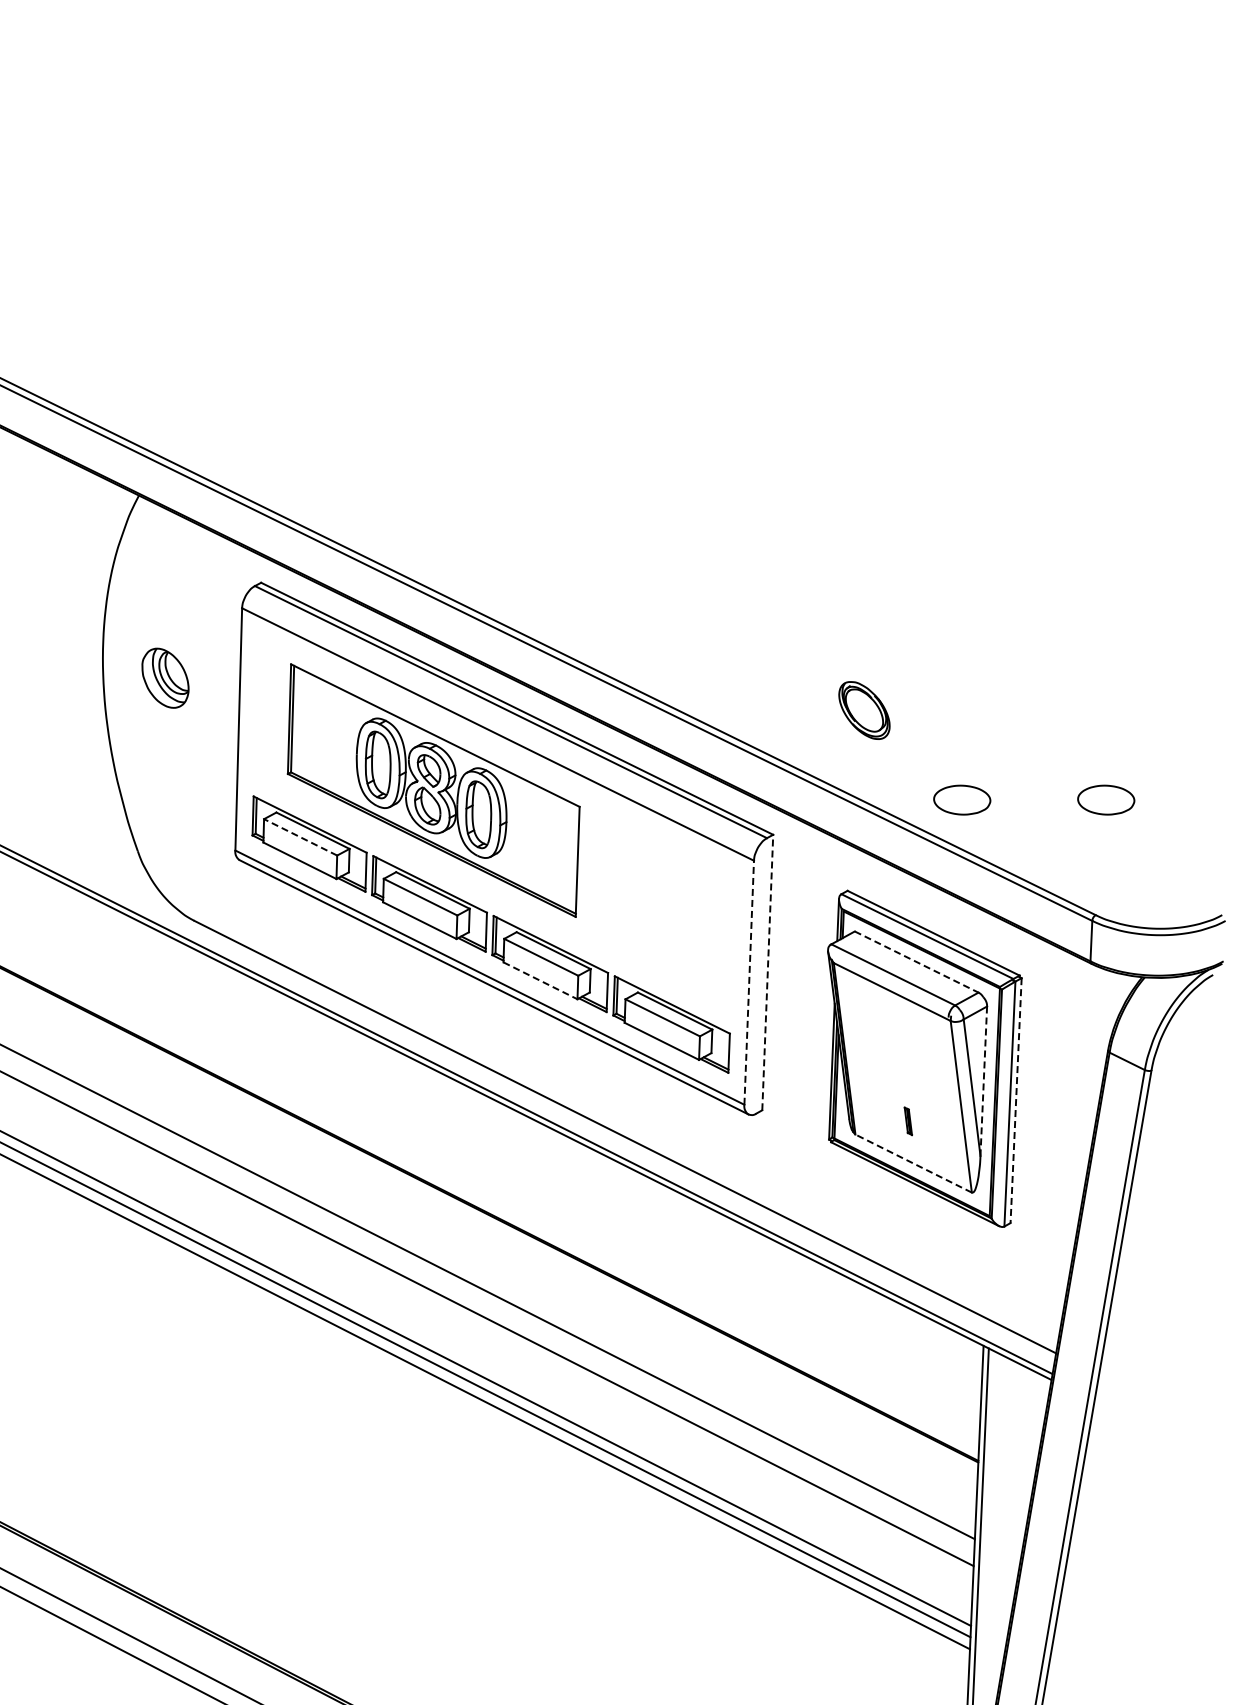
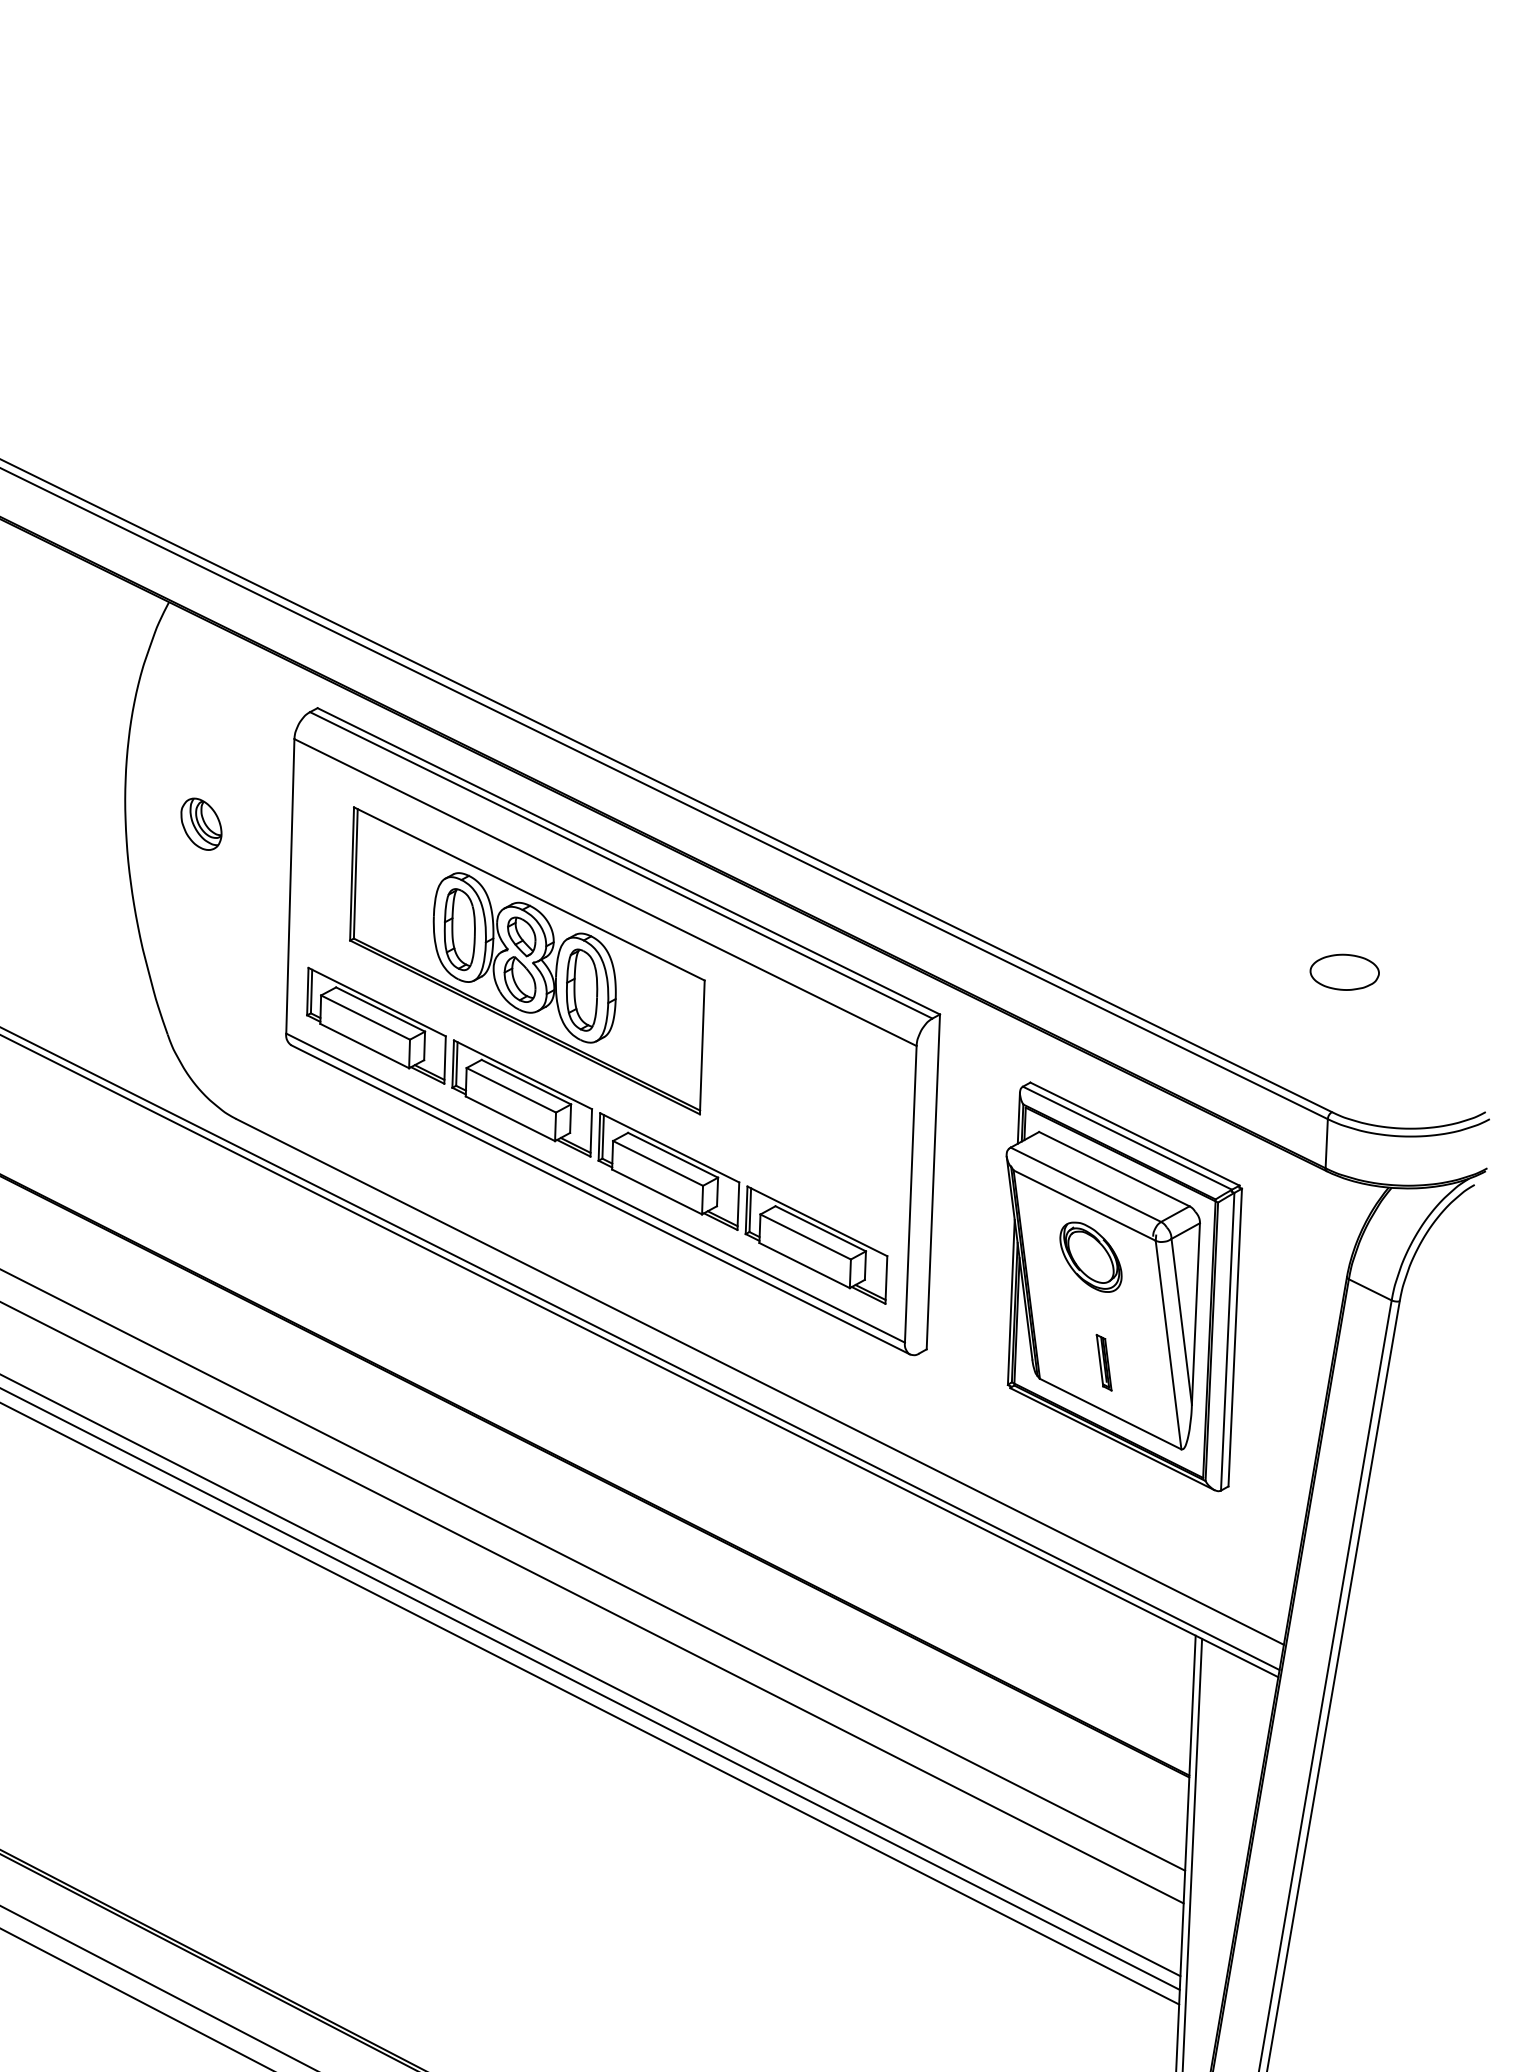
part: (165, 678) -> (201, 824), size x0.71
part: (864, 710) -> (1091, 1257), moved
part: (962, 799) -> (1170, 971), removed
line: (300, 837) -> (365, 1017), dashed -> solid
line: (917, 962) -> (1115, 1169), dashed -> solid
line: (767, 972) -> (933, 1181), dashed -> solid
line: (540, 981) -> (657, 1192), dashed -> solid
line: (749, 982) -> (911, 1194), dashed -> solid
line: (983, 1081) -> (1195, 1314), dashed -> solid
line: (1016, 1100) -> (1235, 1337), dashed -> solid
part: (908, 1121) -> (1104, 1362), size x1.67
line: (913, 1163) -> (1110, 1414), dashed -> solid

